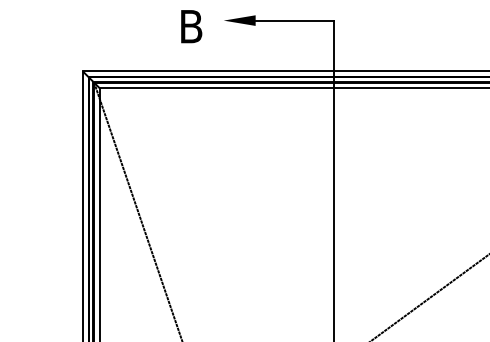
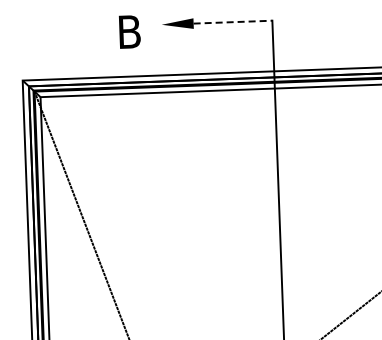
line: (295, 20) -> (233, 22), solid -> dashed

